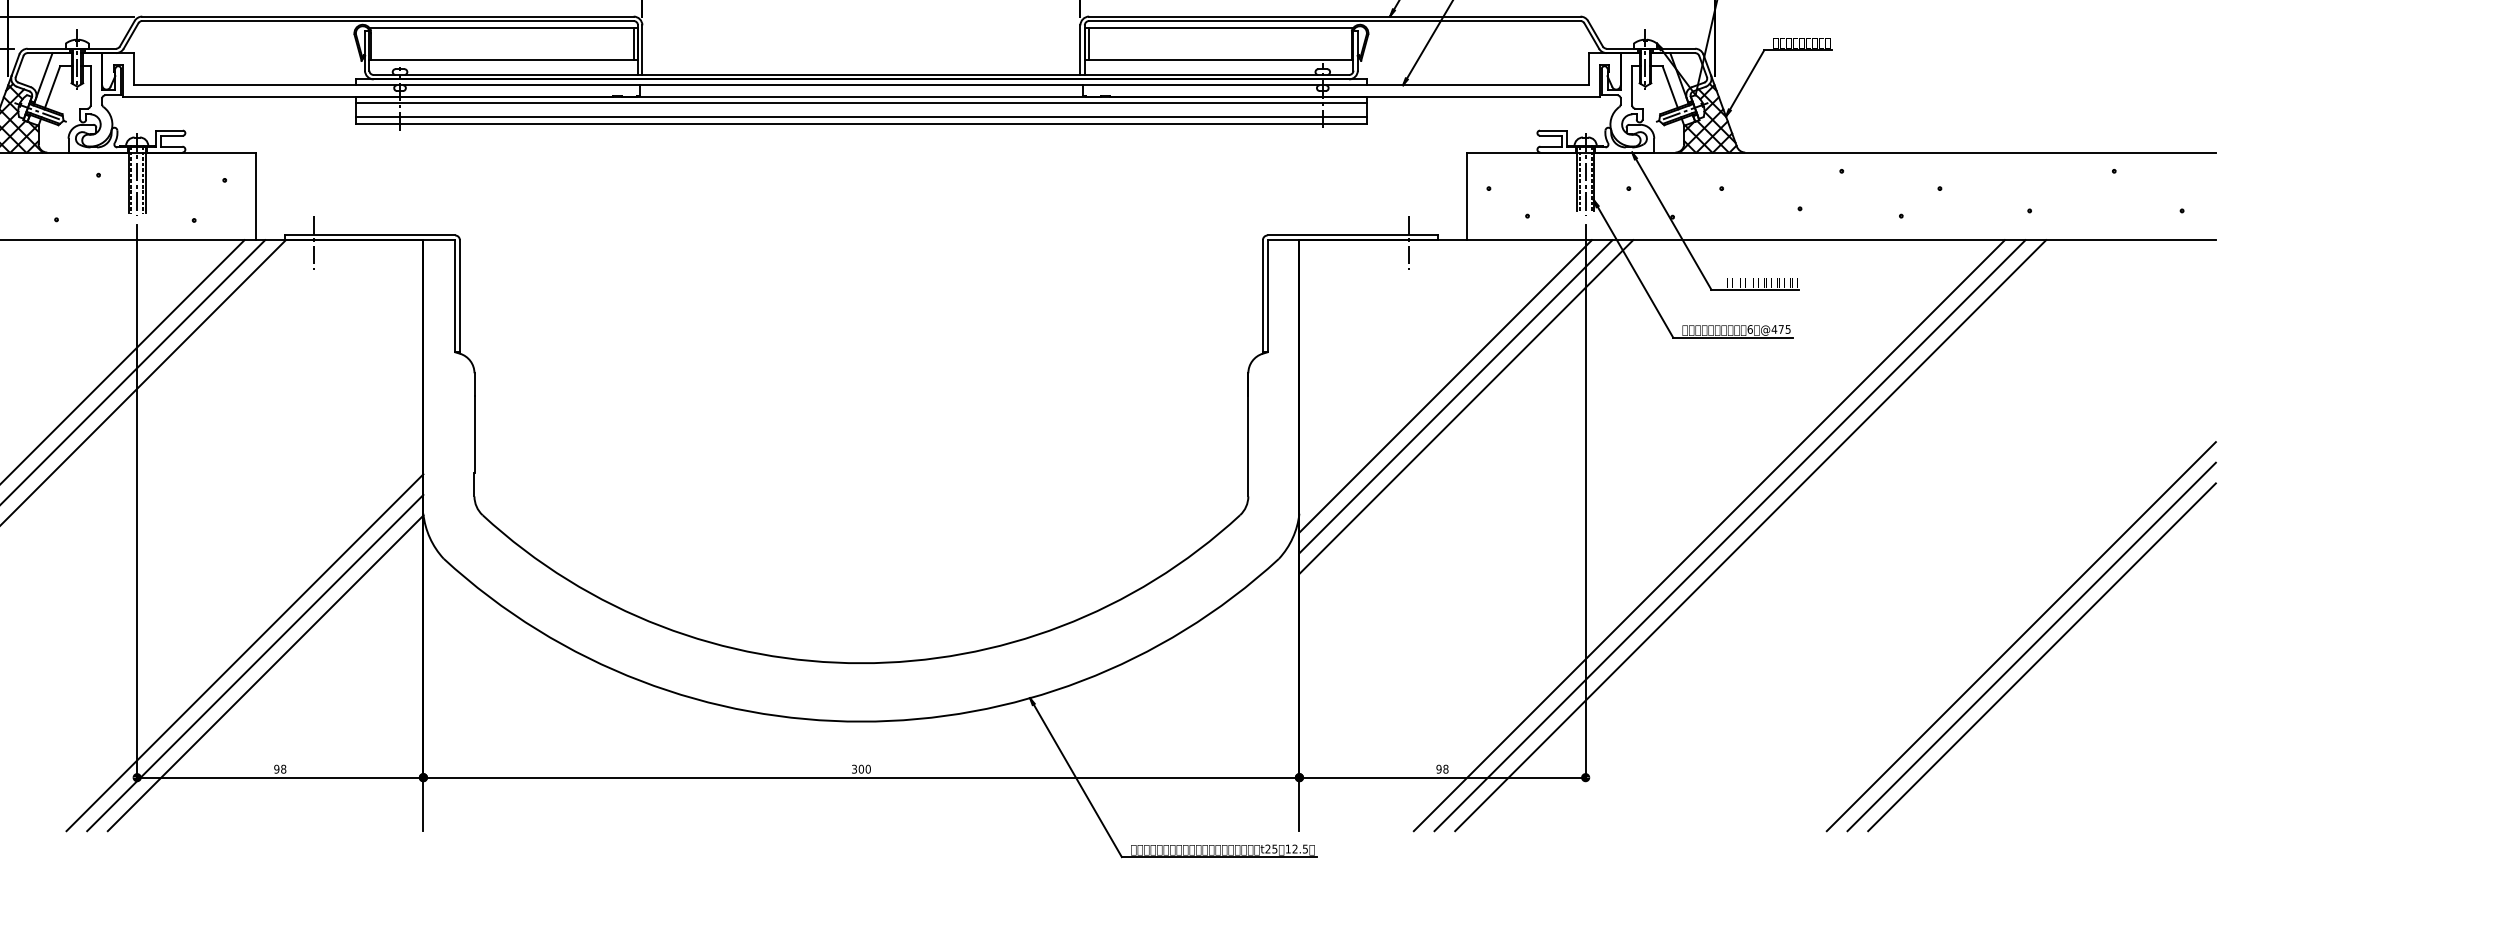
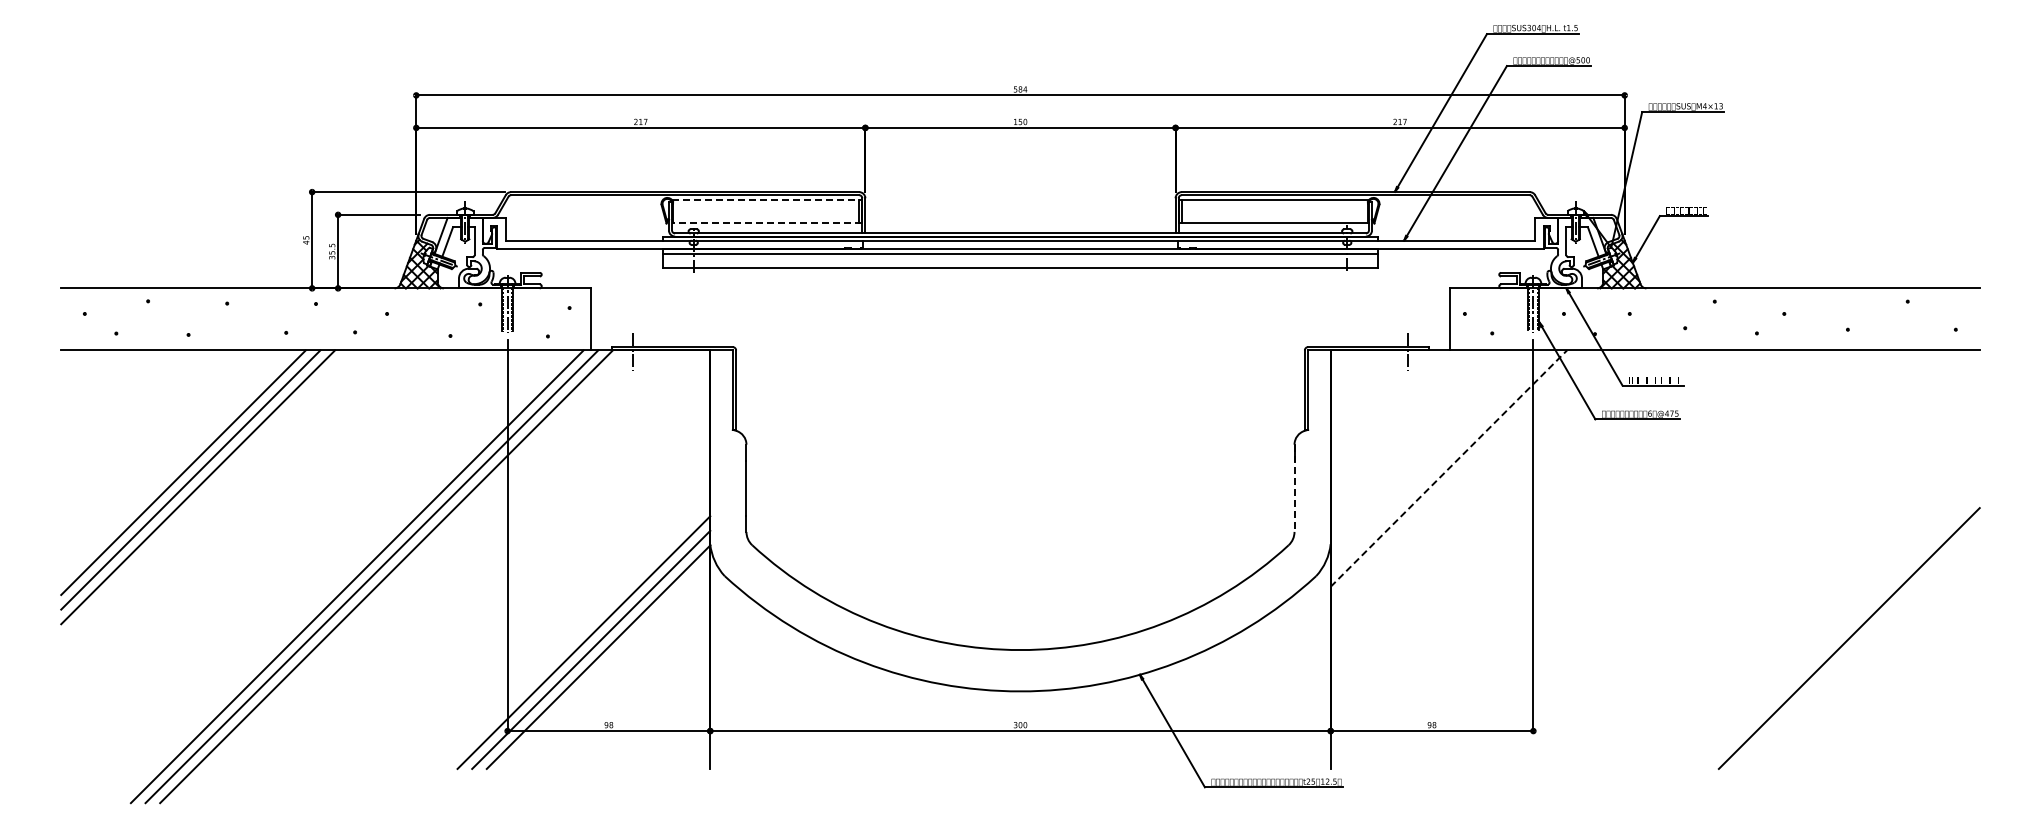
line: (504, 27) -> (767, 199), solid -> dashed
line: (502, 59) -> (766, 222), solid -> dashed
line: (861, 117) -> (1020, 263), removed
line: (1444, 385) -> (1433, 453), removed
line: (1455, 396) -> (1441, 461), removed
line: (1467, 406) -> (1449, 468), solid -> dashed
line: (1248, 435) -> (1294, 488), solid -> dashed
line: (1708, 535) -> (1620, 559), removed
line: (1729, 535) -> (1635, 559), removed
line: (1750, 535) -> (1650, 559), removed
line: (2020, 635) -> (1841, 630), removed
line: (2041, 656) -> (1856, 645), removed

